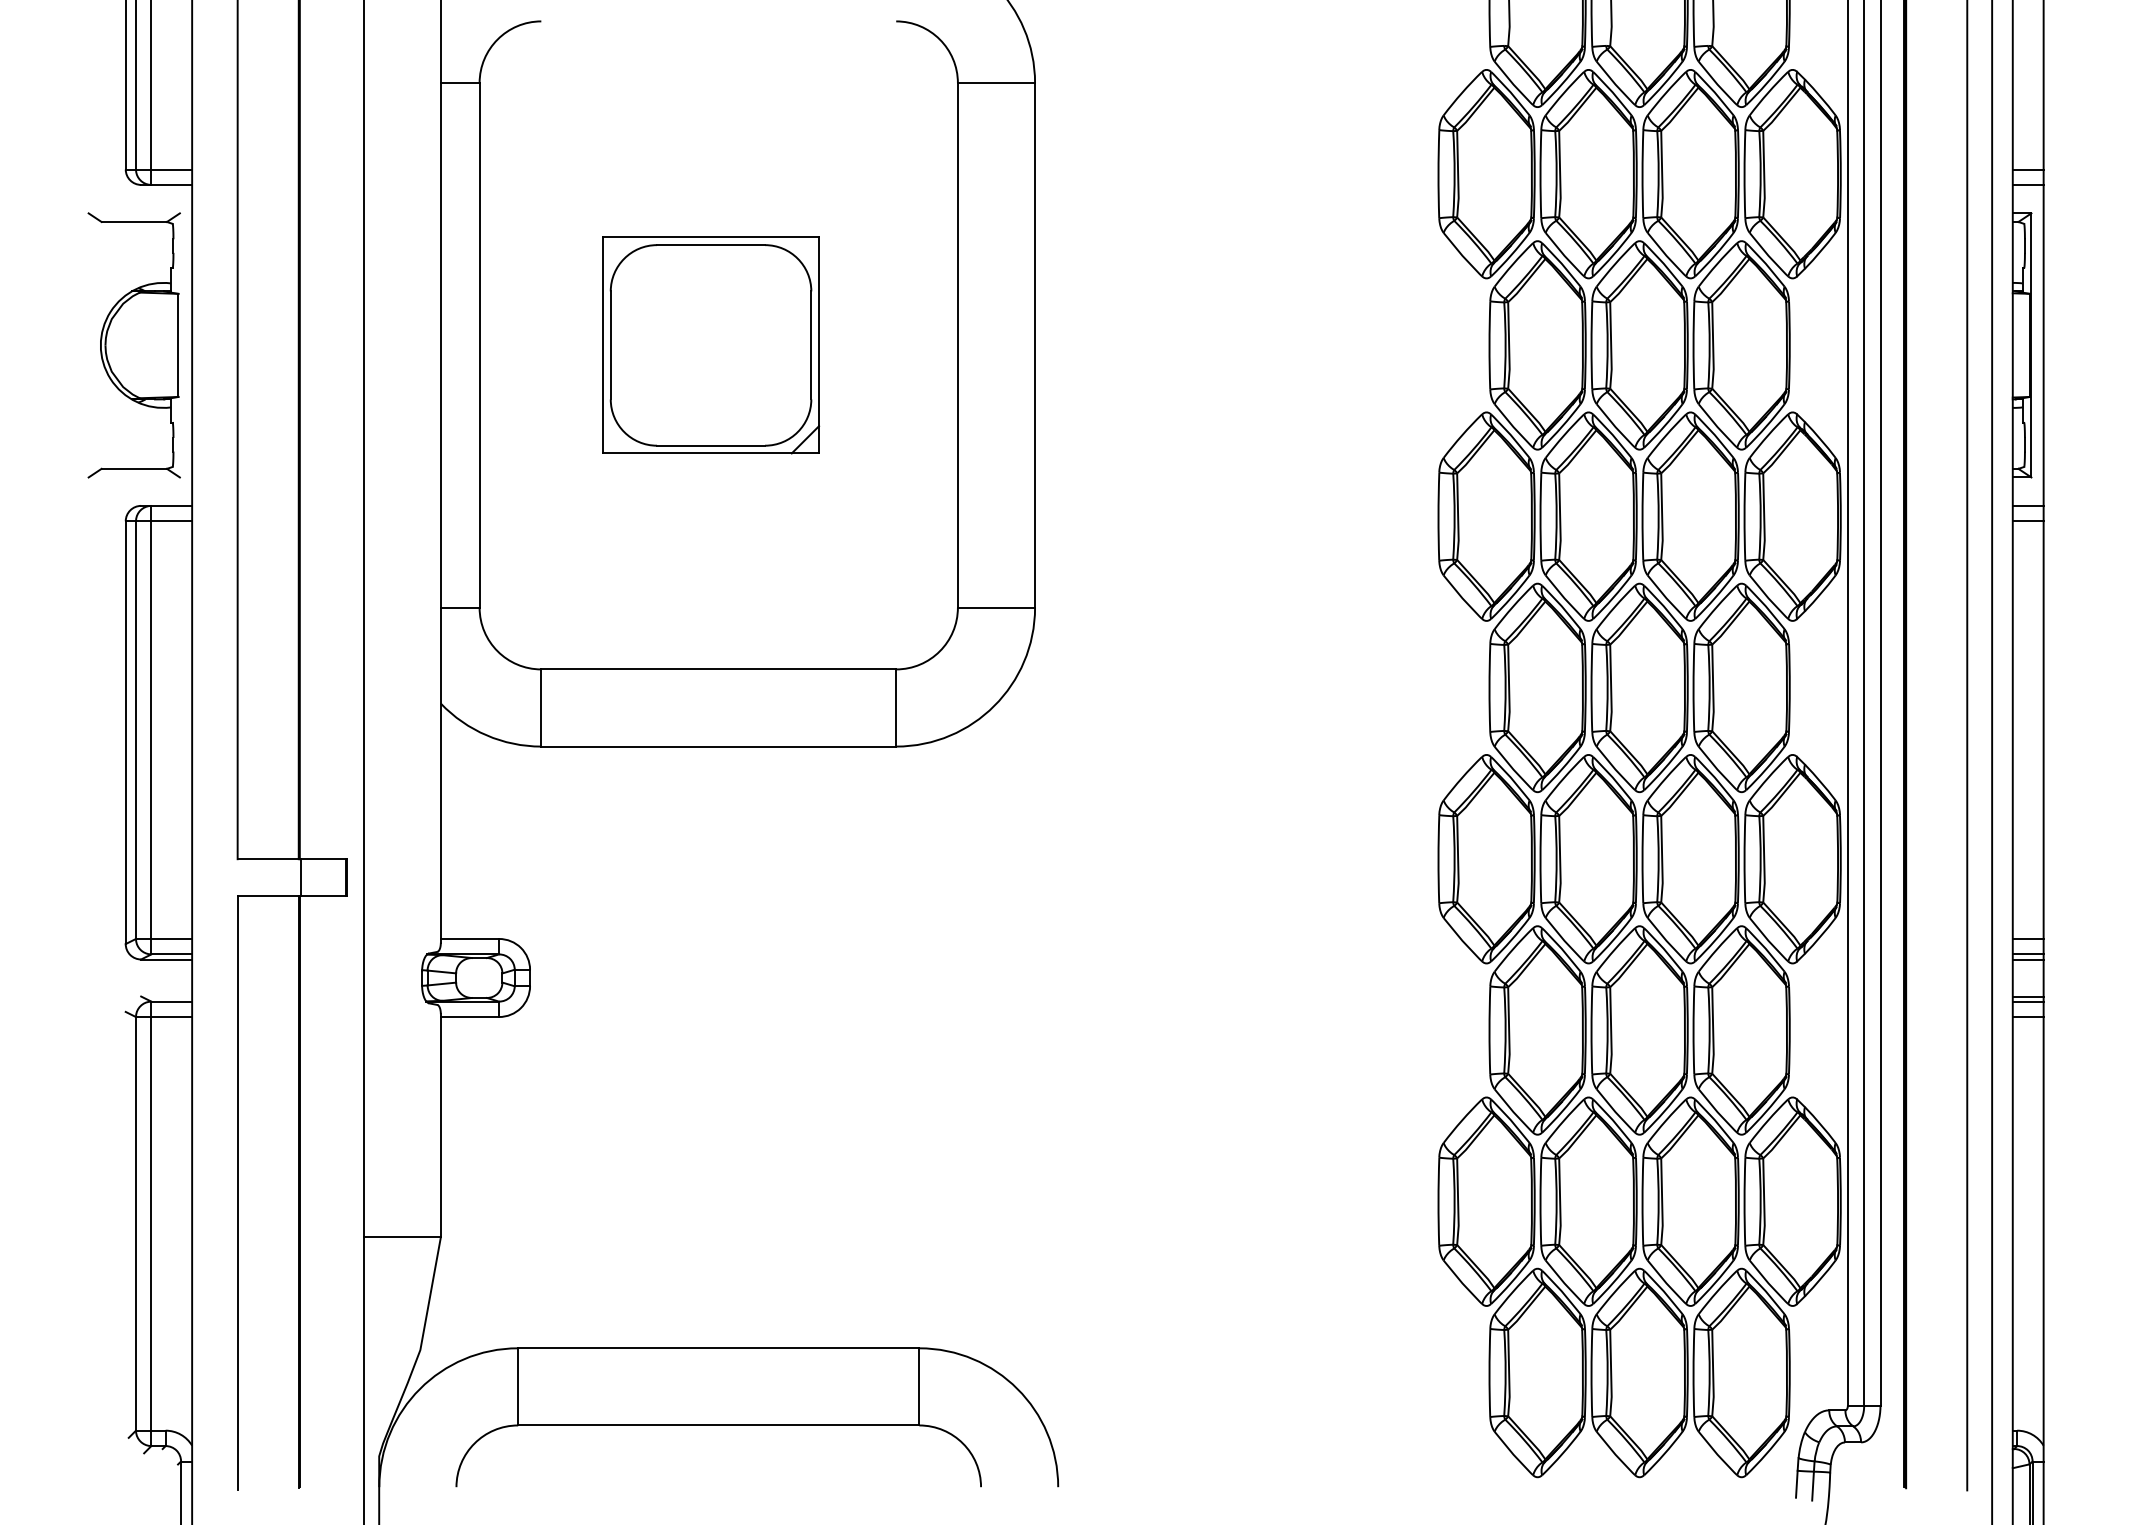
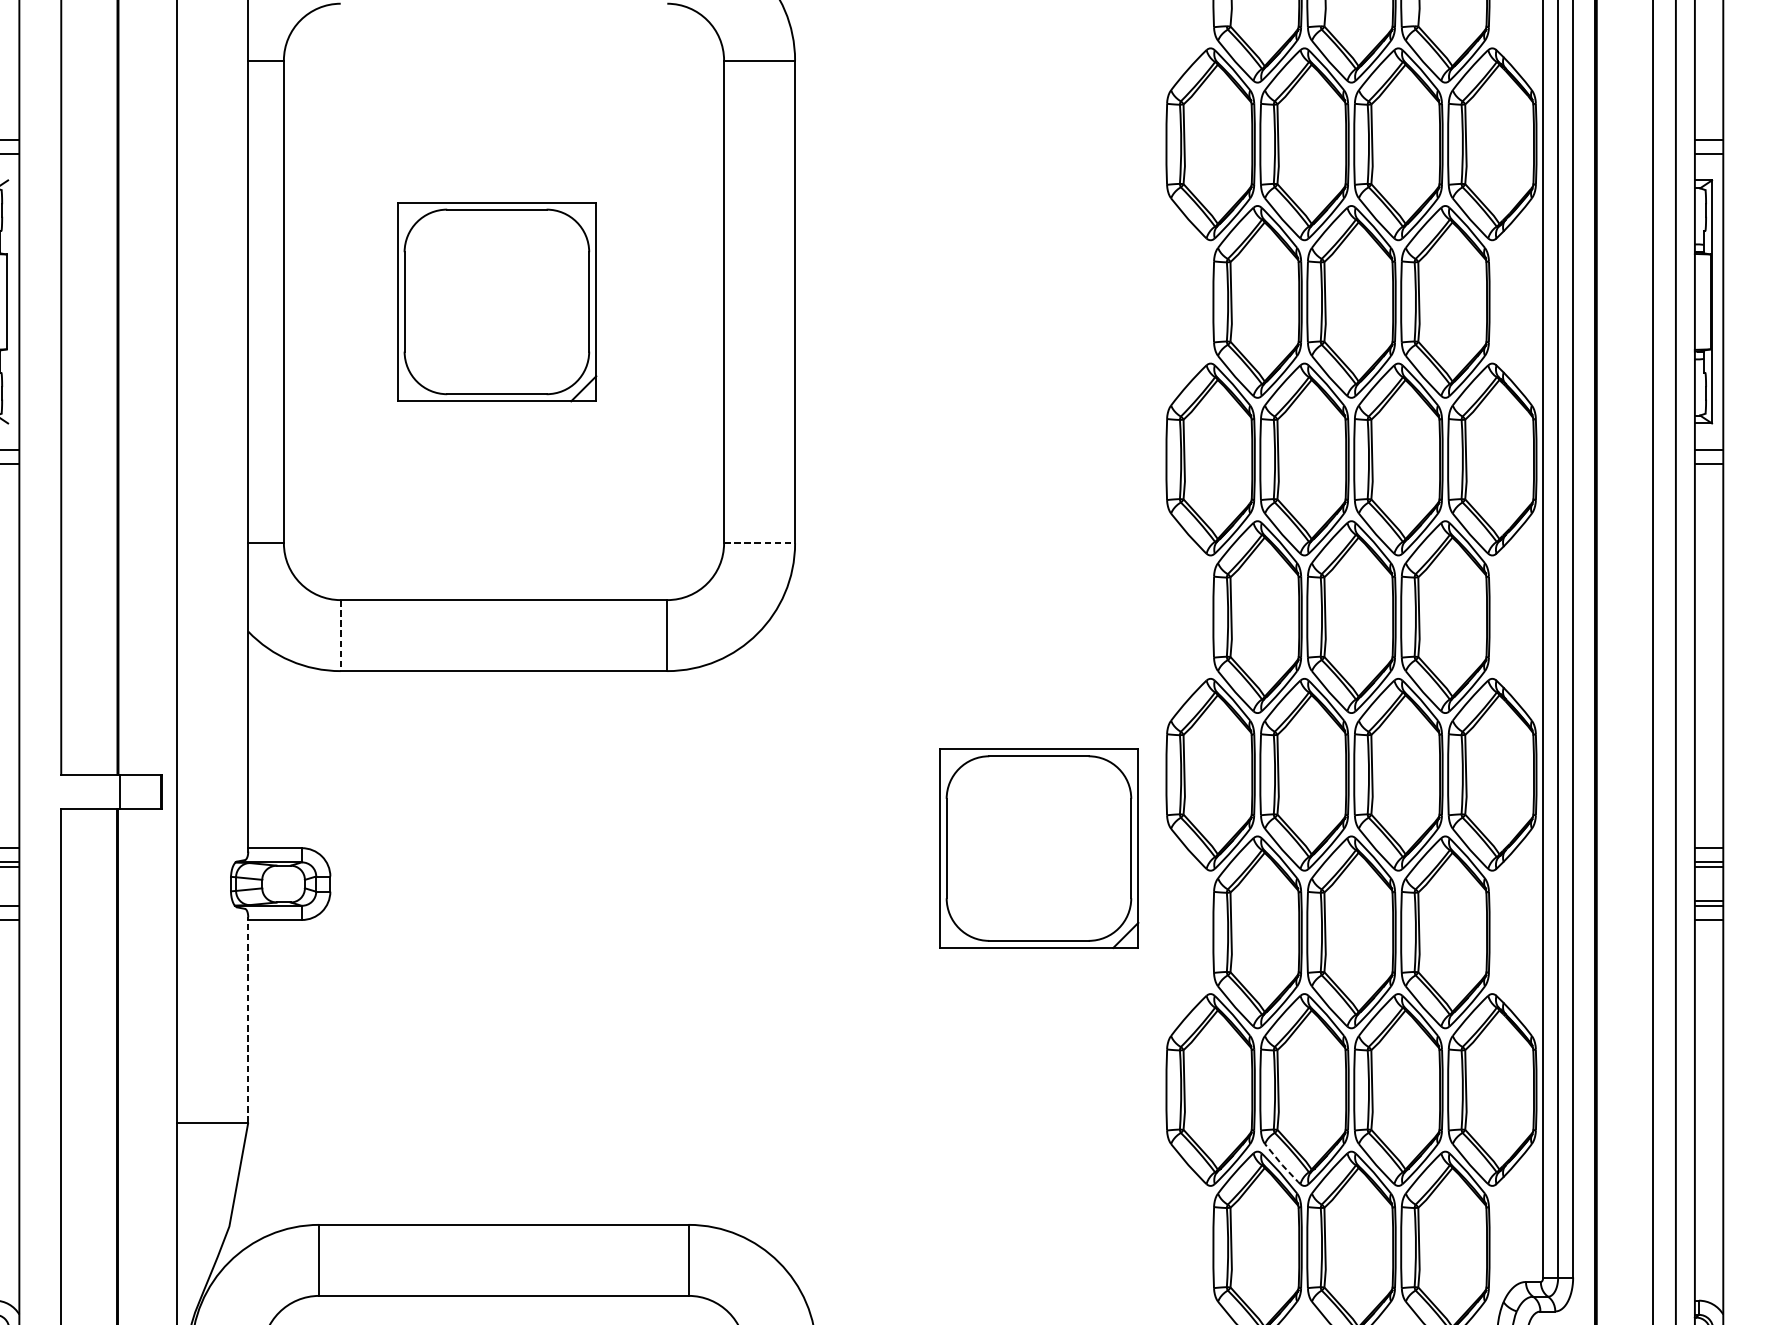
line: (996, 607) -> (759, 543), solid -> dashed
line: (541, 708) -> (340, 636), solid -> dashed
part: (1300, 939) -> (1039, 848), added
line: (440, 1125) -> (247, 1019), solid -> dashed
line: (1564, 1283) -> (1282, 1165), solid -> dashed

